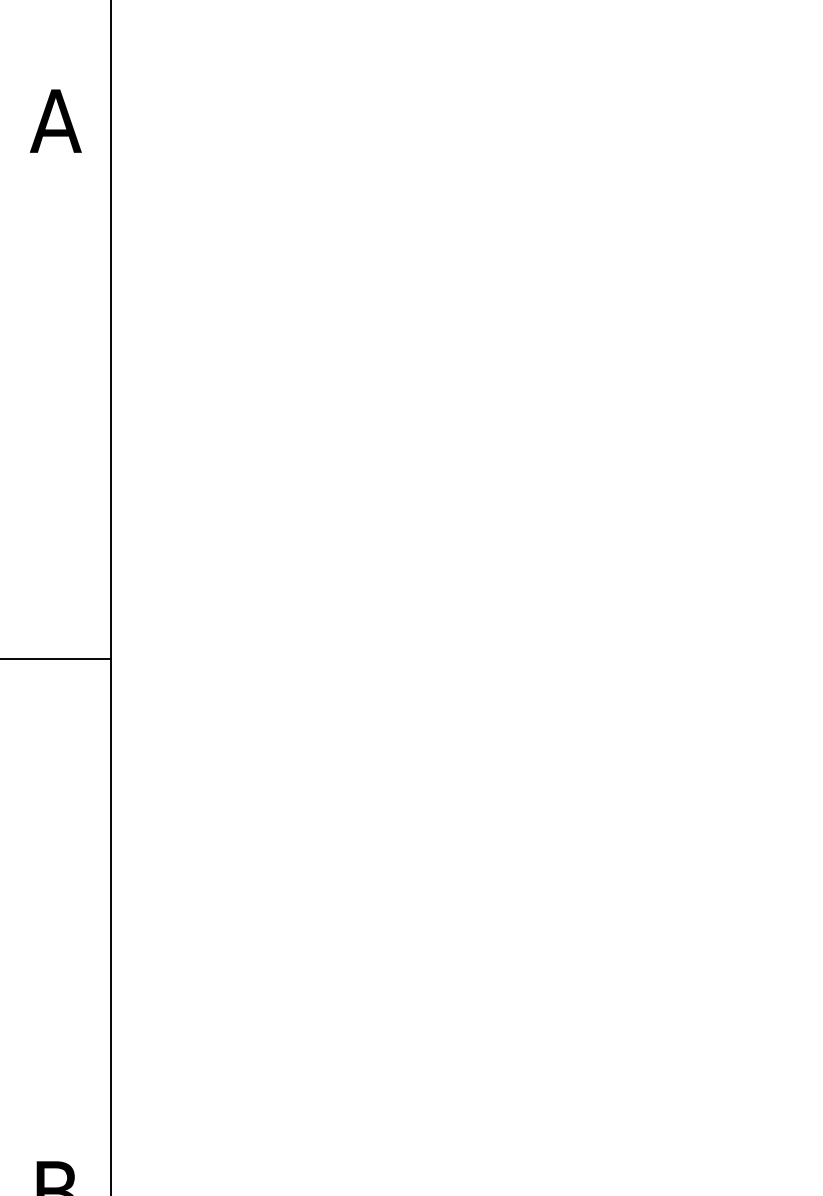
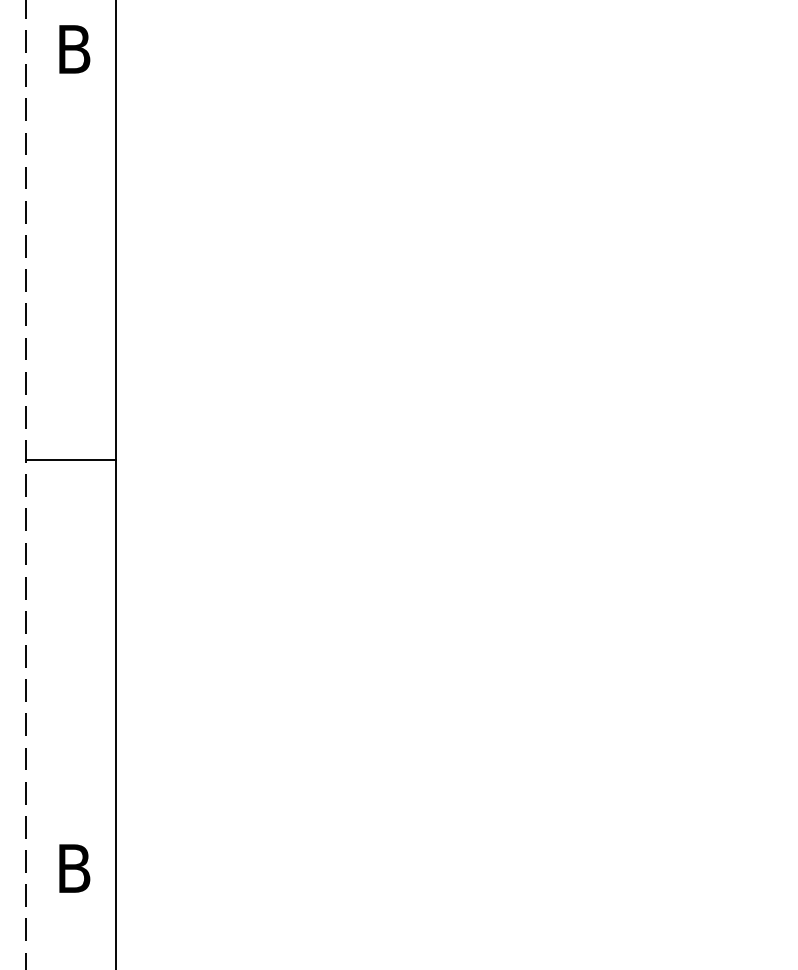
text: (55, 121) -> (73, 49), A -> B

